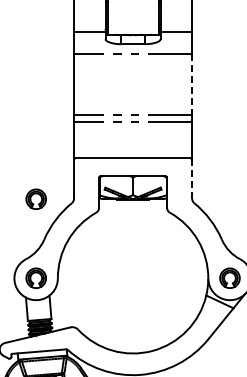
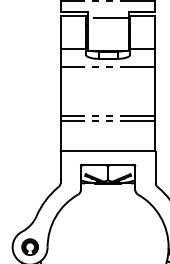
line: (191, 84) -> (155, 91), dashed -> solid
line: (192, 178) -> (155, 166), dashed -> solid
part: (35, 198) -> (29, 182), removed

